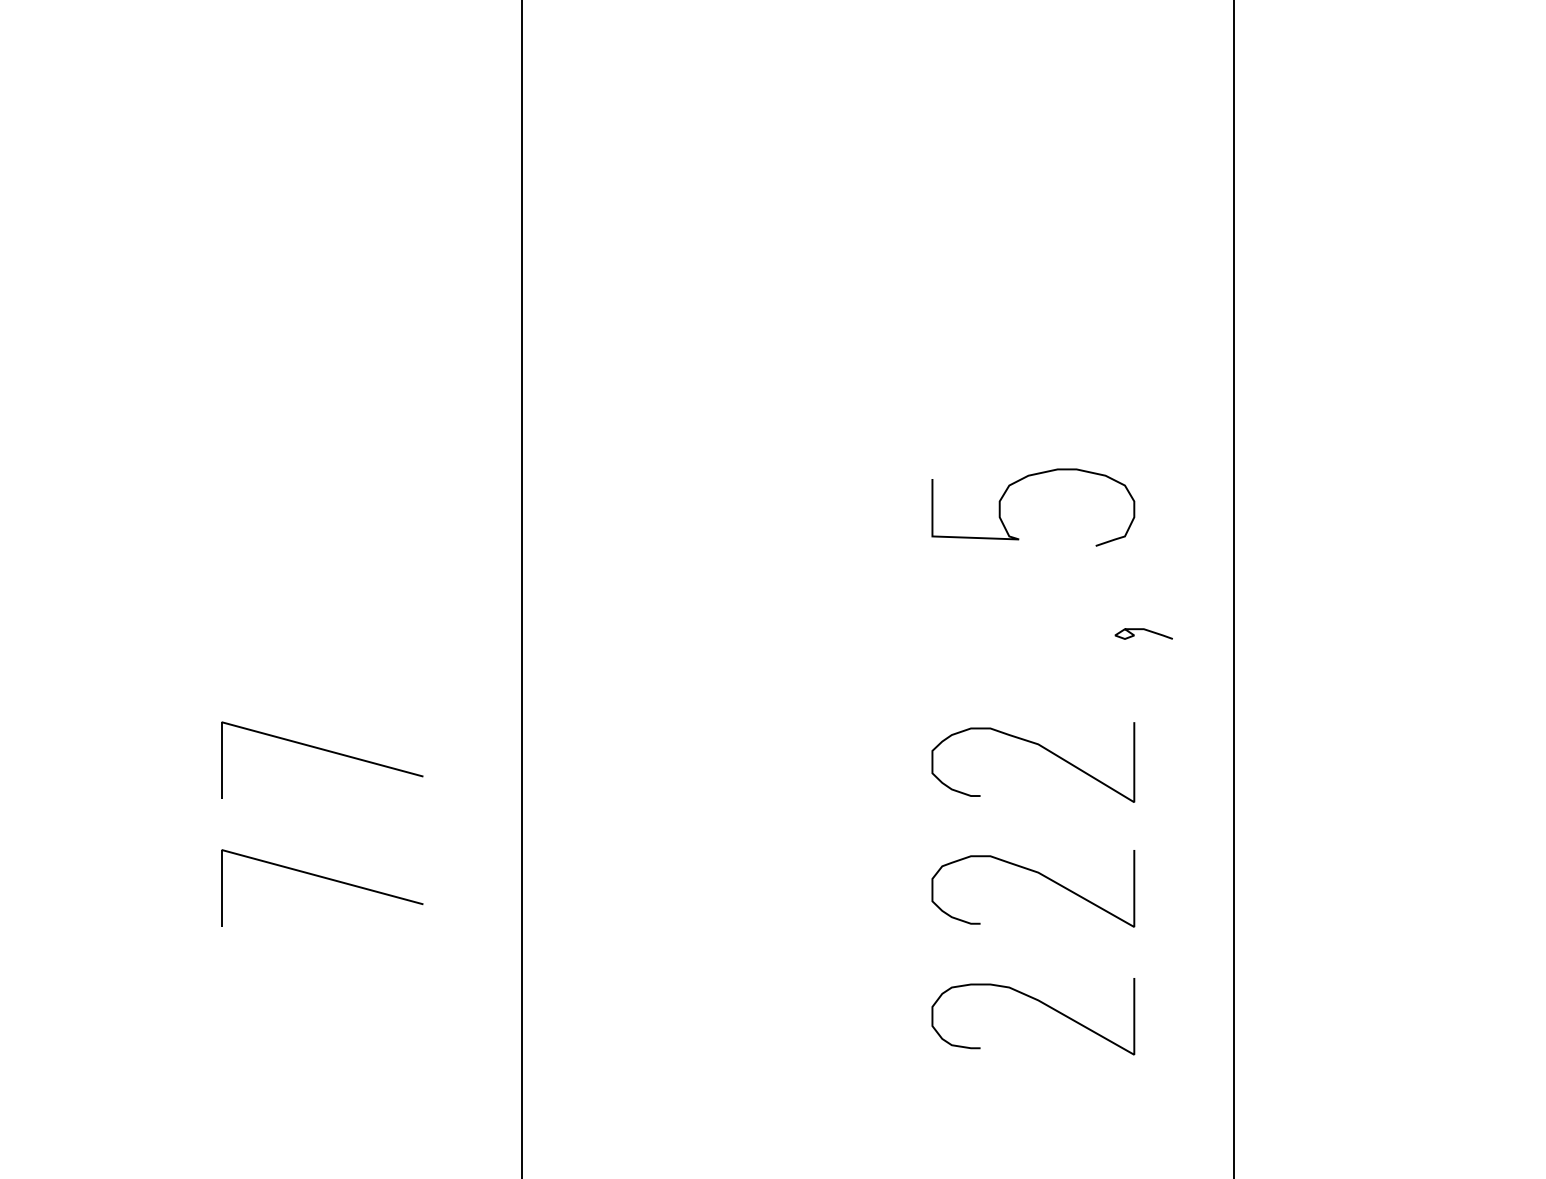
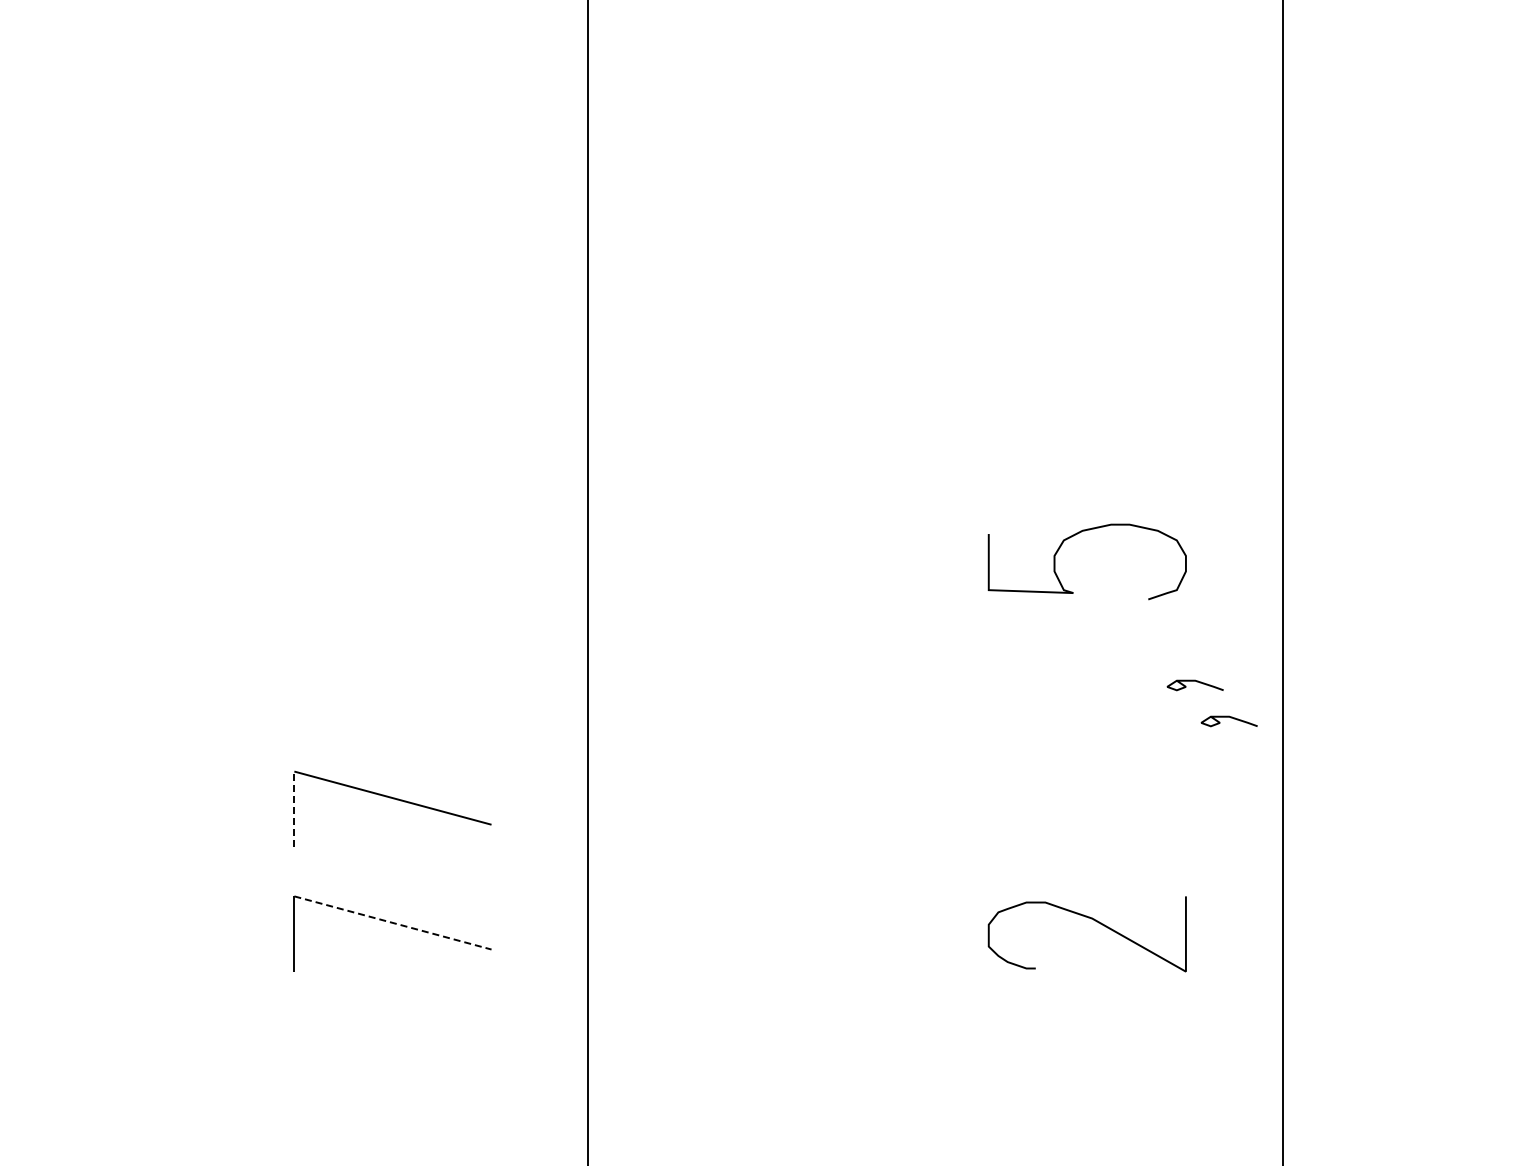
curve: (1179, 667) -> (1230, 718), added
curve: (1039, 746) -> (1093, 795), removed
line: (221, 761) -> (294, 809), solid -> dashed
line: (323, 877) -> (393, 923), solid -> dashed
curve: (1039, 1002) -> (1093, 1045), removed

